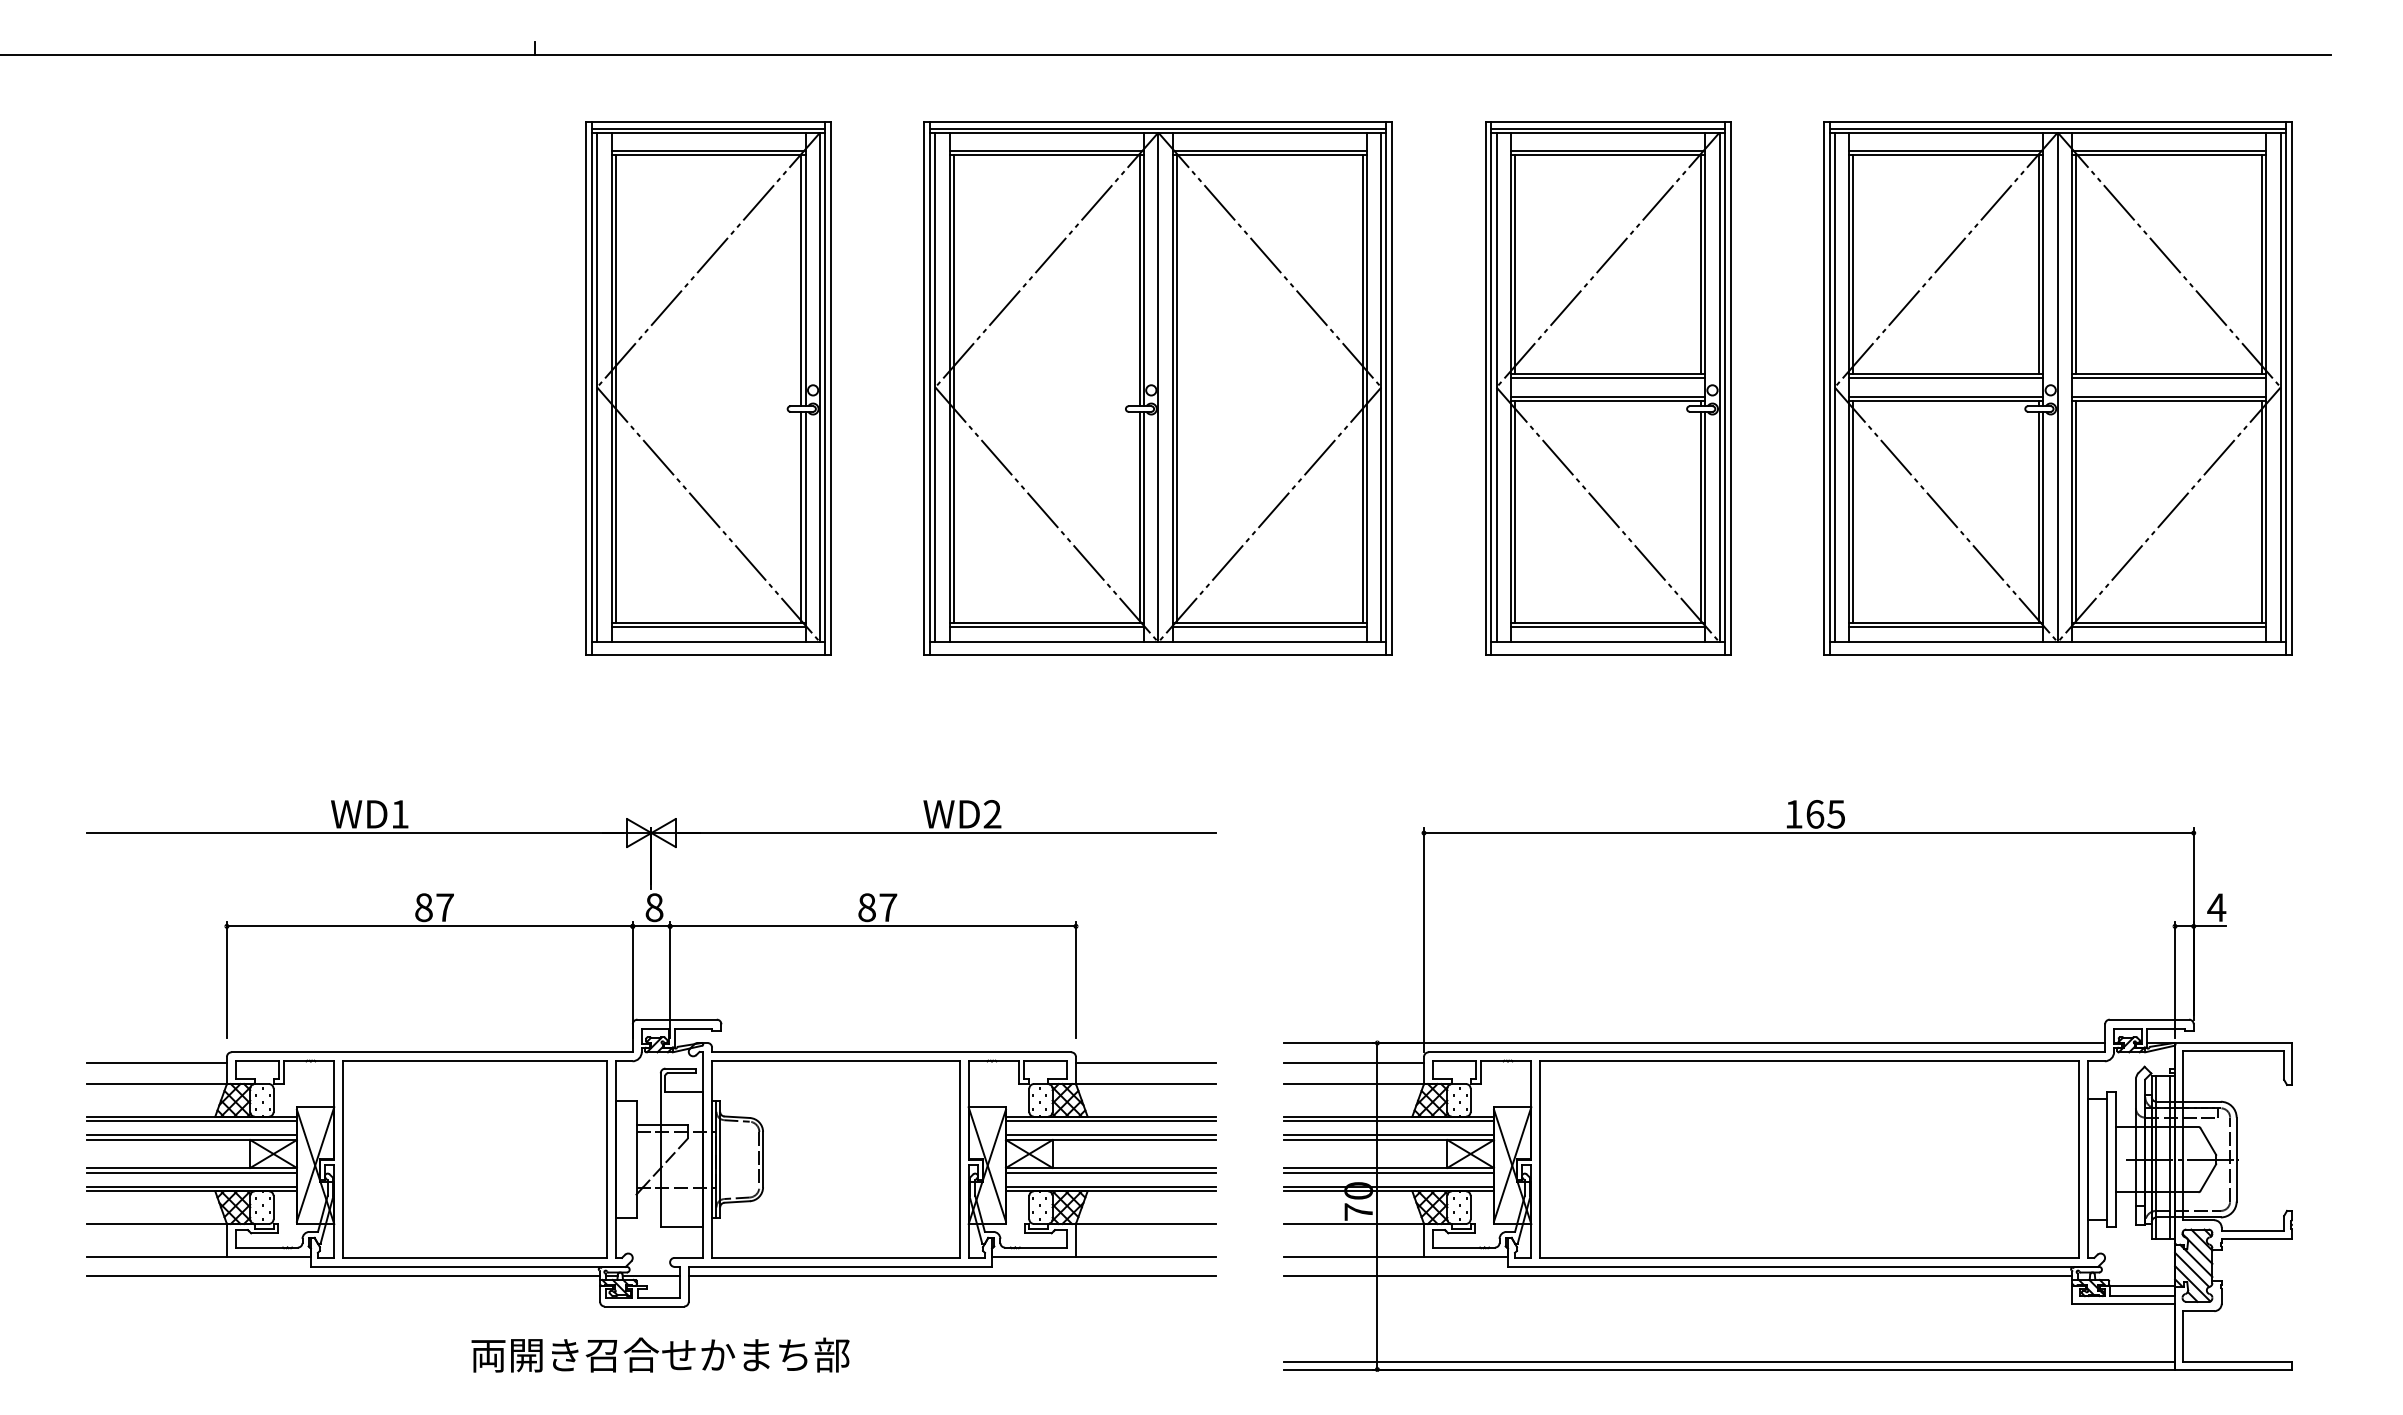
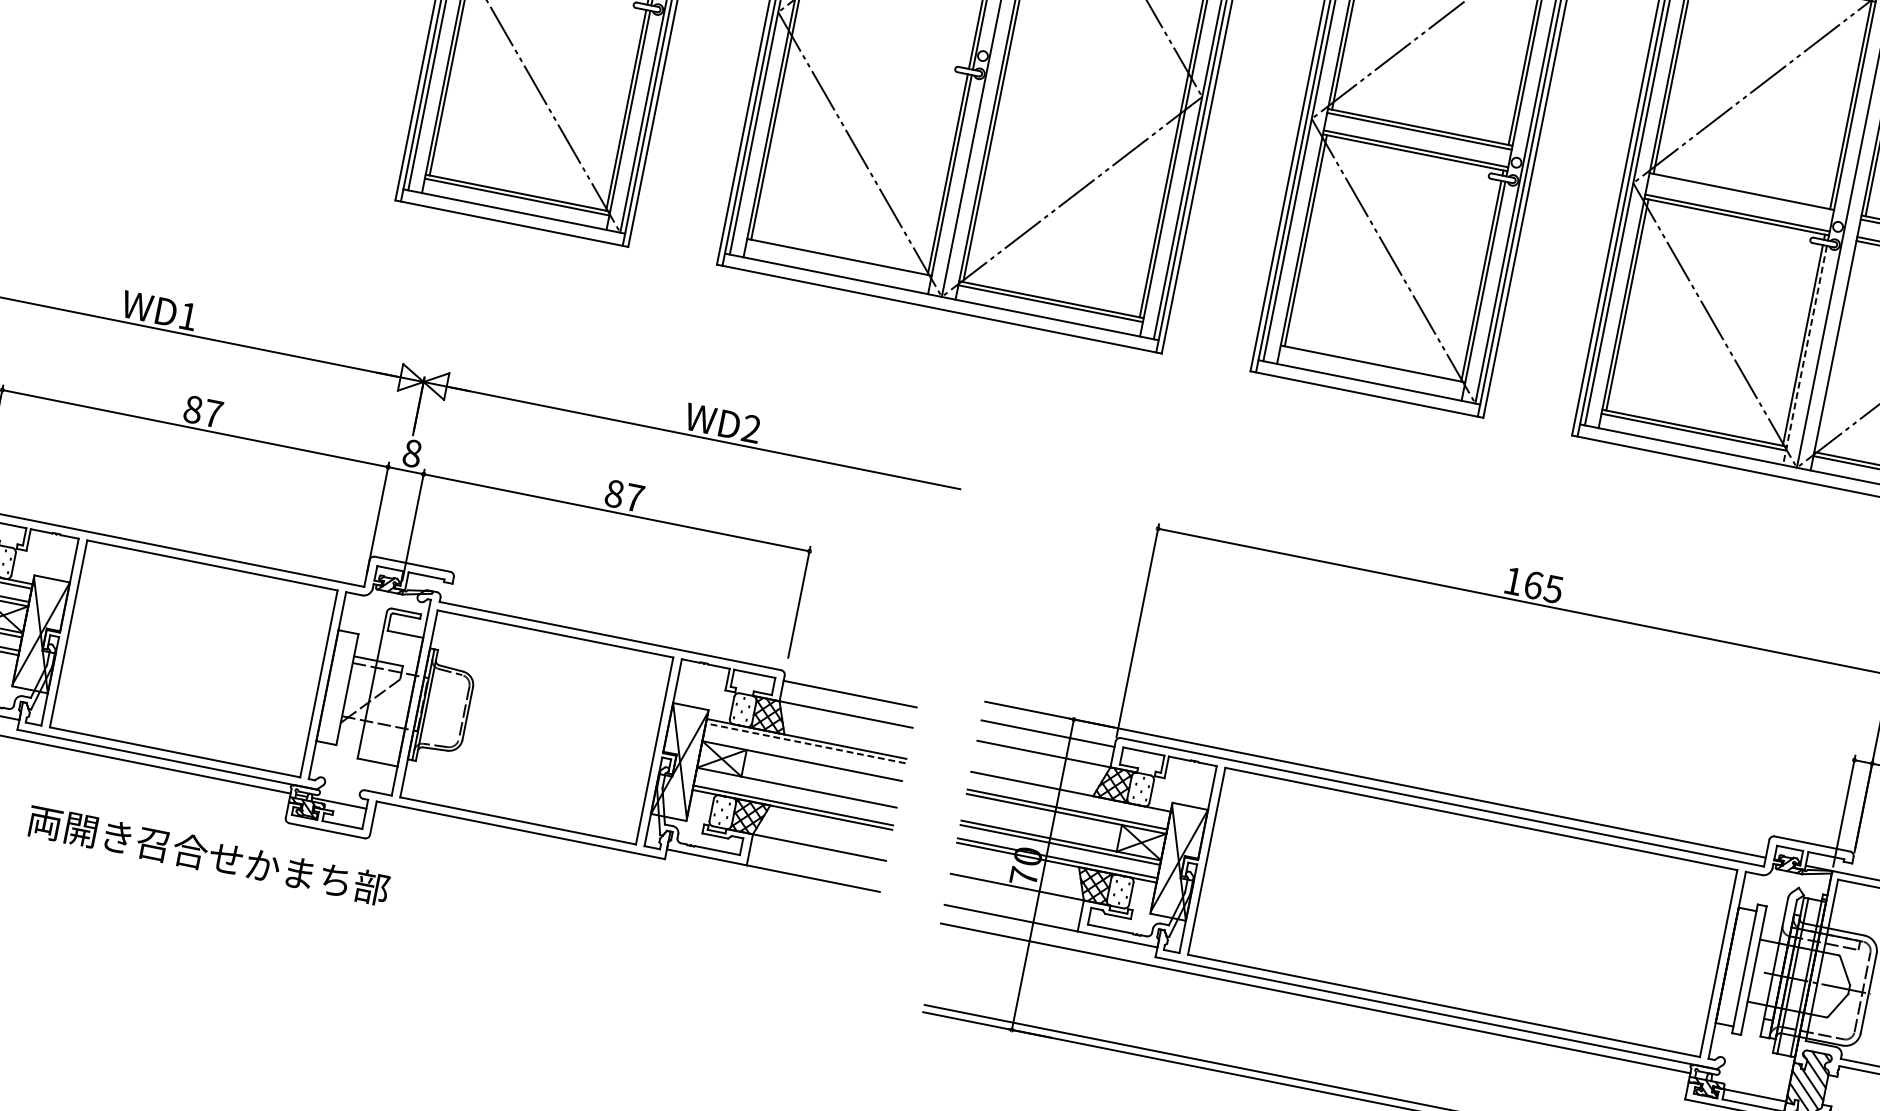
line: (1946, 378) -> (1741, 195), removed
line: (2076, 511) -> (1839, 347), removed
line: (2043, 527) -> (1805, 355), solid -> dashed
line: (1046, 627) -> (838, 261), removed
line: (1608, 627) -> (1372, 368), removed
line: (1110, 1121) -> (805, 743), solid -> dashed
line: (1389, 1121) -> (1070, 796), removed
line: (1110, 1135) -> (802, 756), removed
line: (1110, 1172) -> (795, 791), removed
line: (951, 1276) -> (624, 860), removed
text: (660, 1354) -> (208, 854), moved

